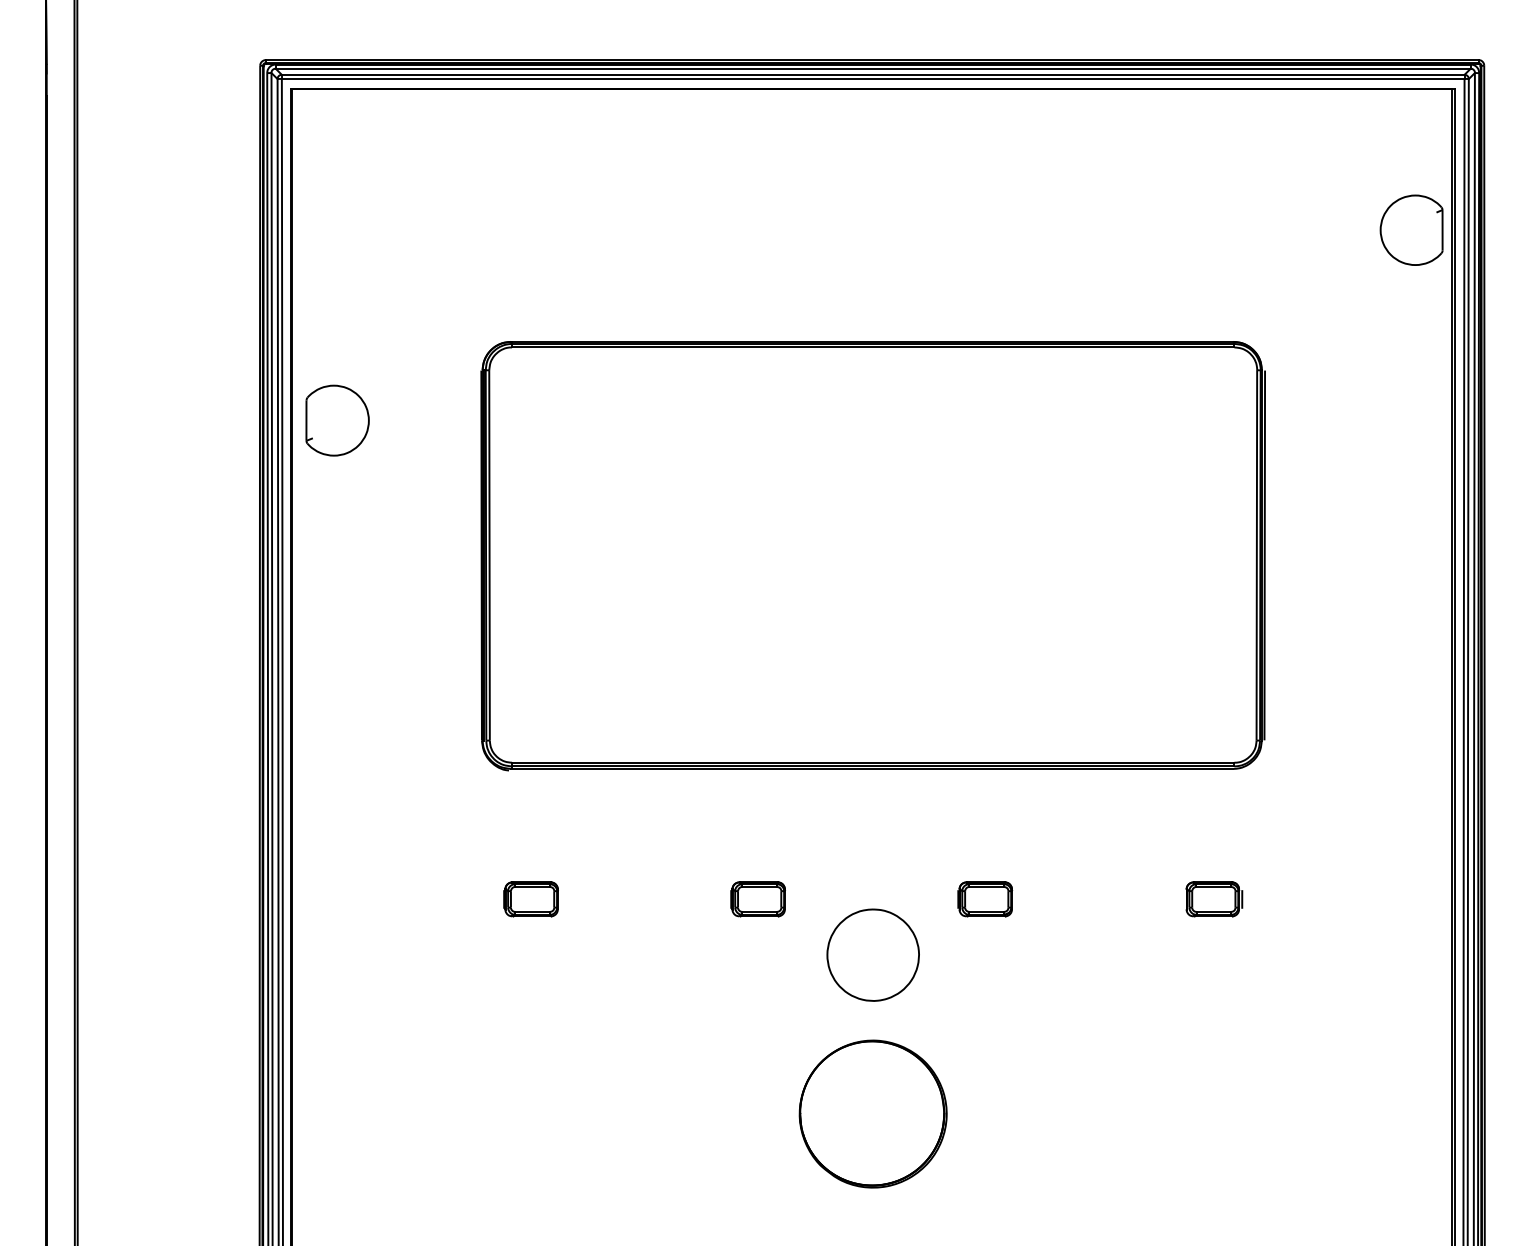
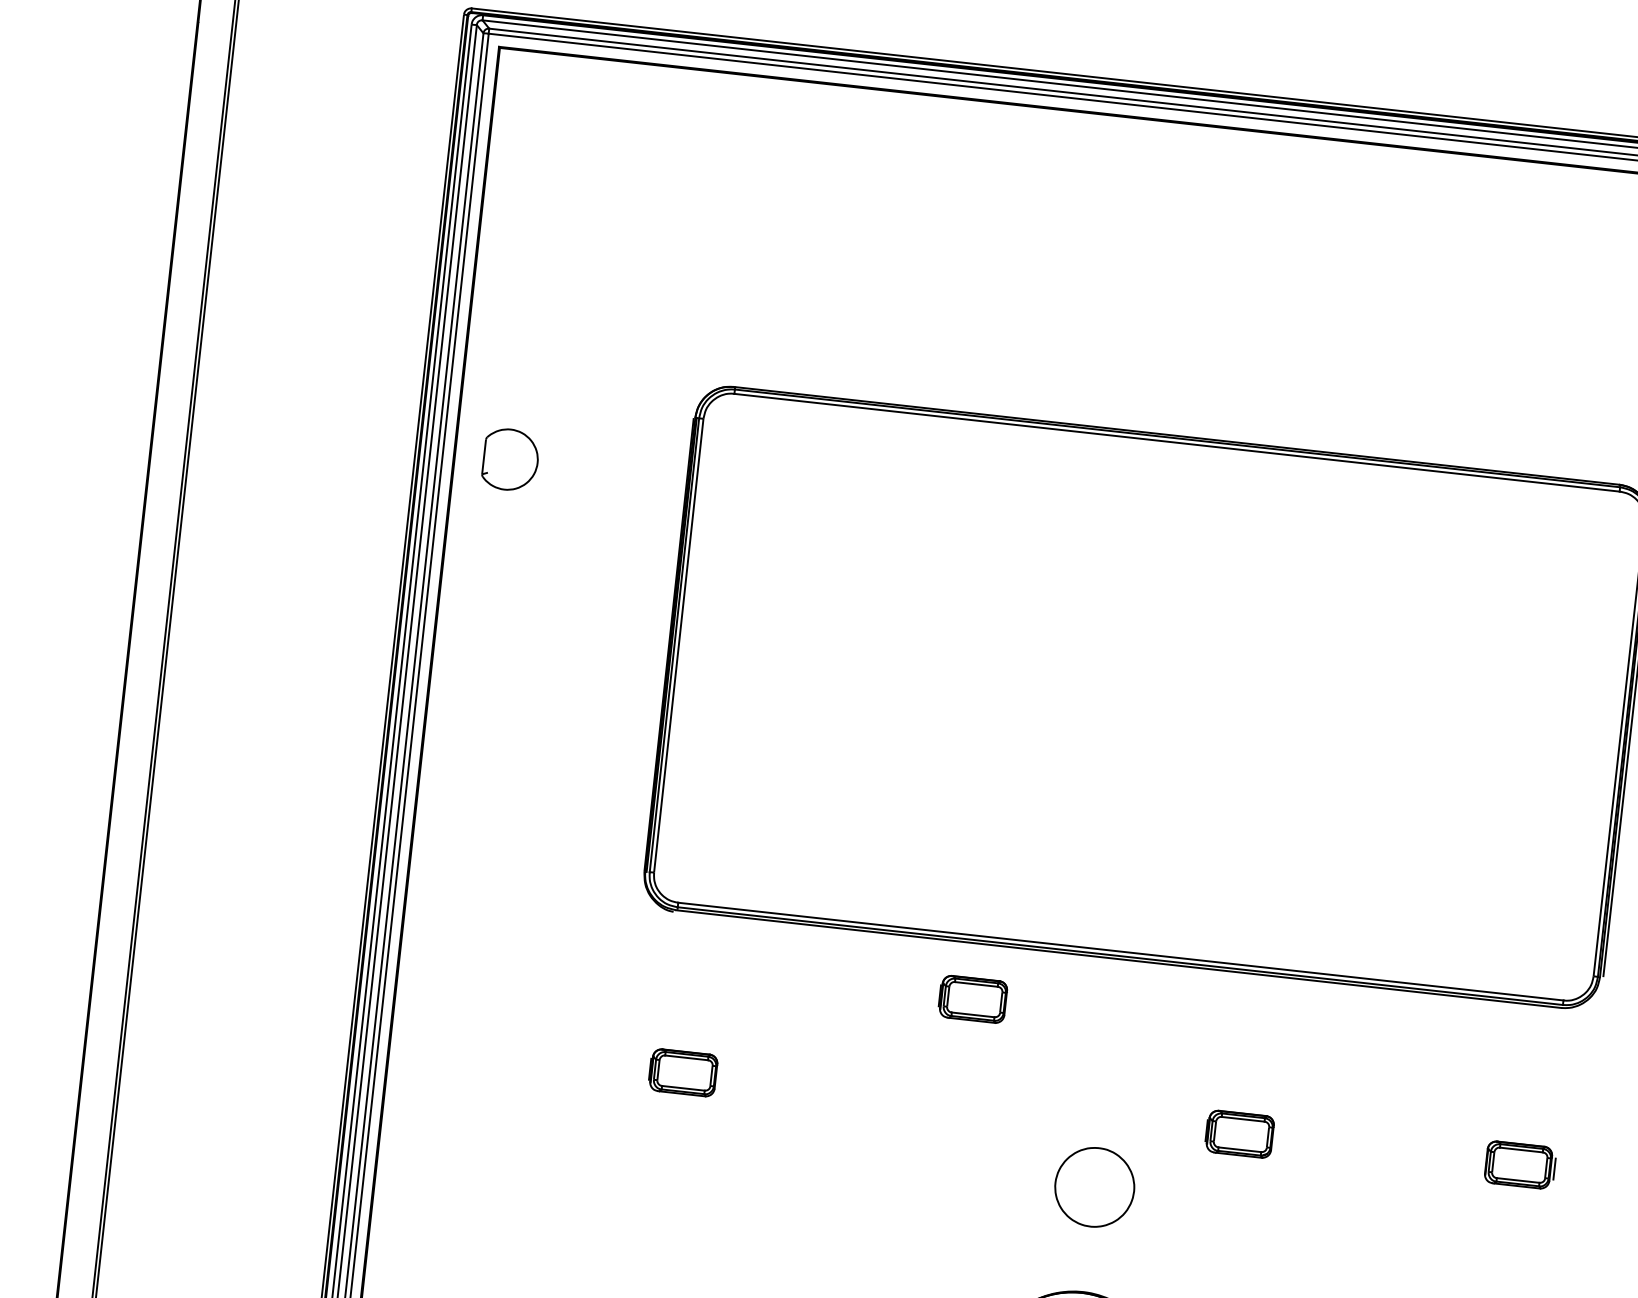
part: (337, 420) -> (510, 459), size x0.7
part: (757, 899) -> (972, 999), moved
part: (872, 954) -> (1094, 1186), size x0.7

